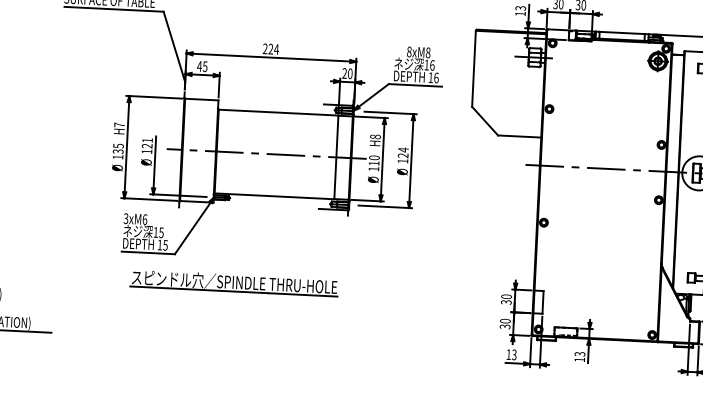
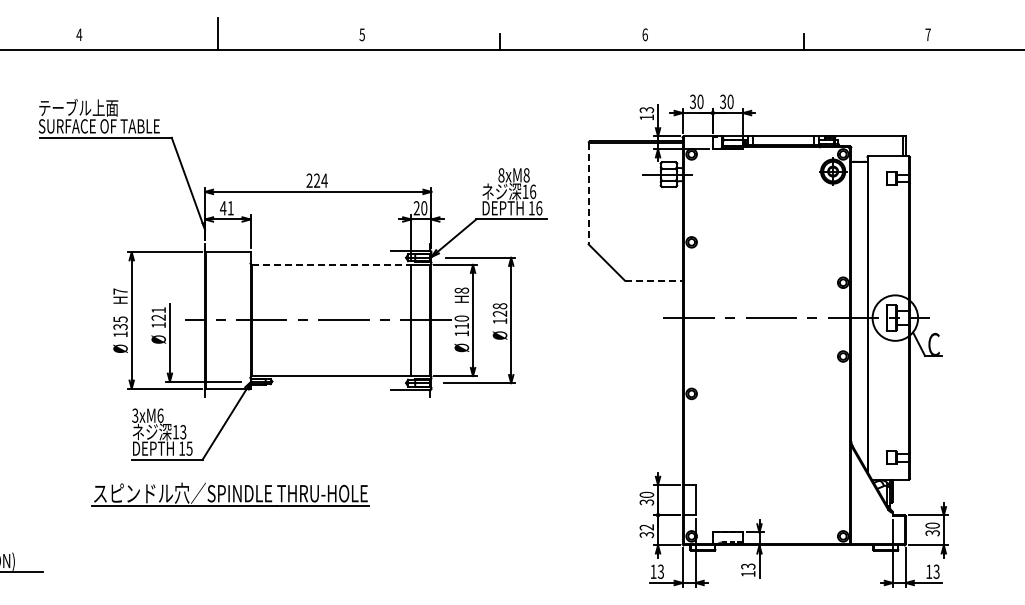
text: (205, 66) -> (230, 208), 45 -> 41
line: (473, 68) -> (588, 193), solid -> dashed
line: (278, 112) -> (331, 264), solid -> dashed
line: (519, 136) -> (653, 280), solid -> dashed
text: (403, 150) -> (499, 306), 124 -> 128
text: (161, 232) -> (183, 431), 15 -> 13
part: (234, 283) -> (230, 494), moved
text: (505, 321) -> (646, 527), 30 -> 32

